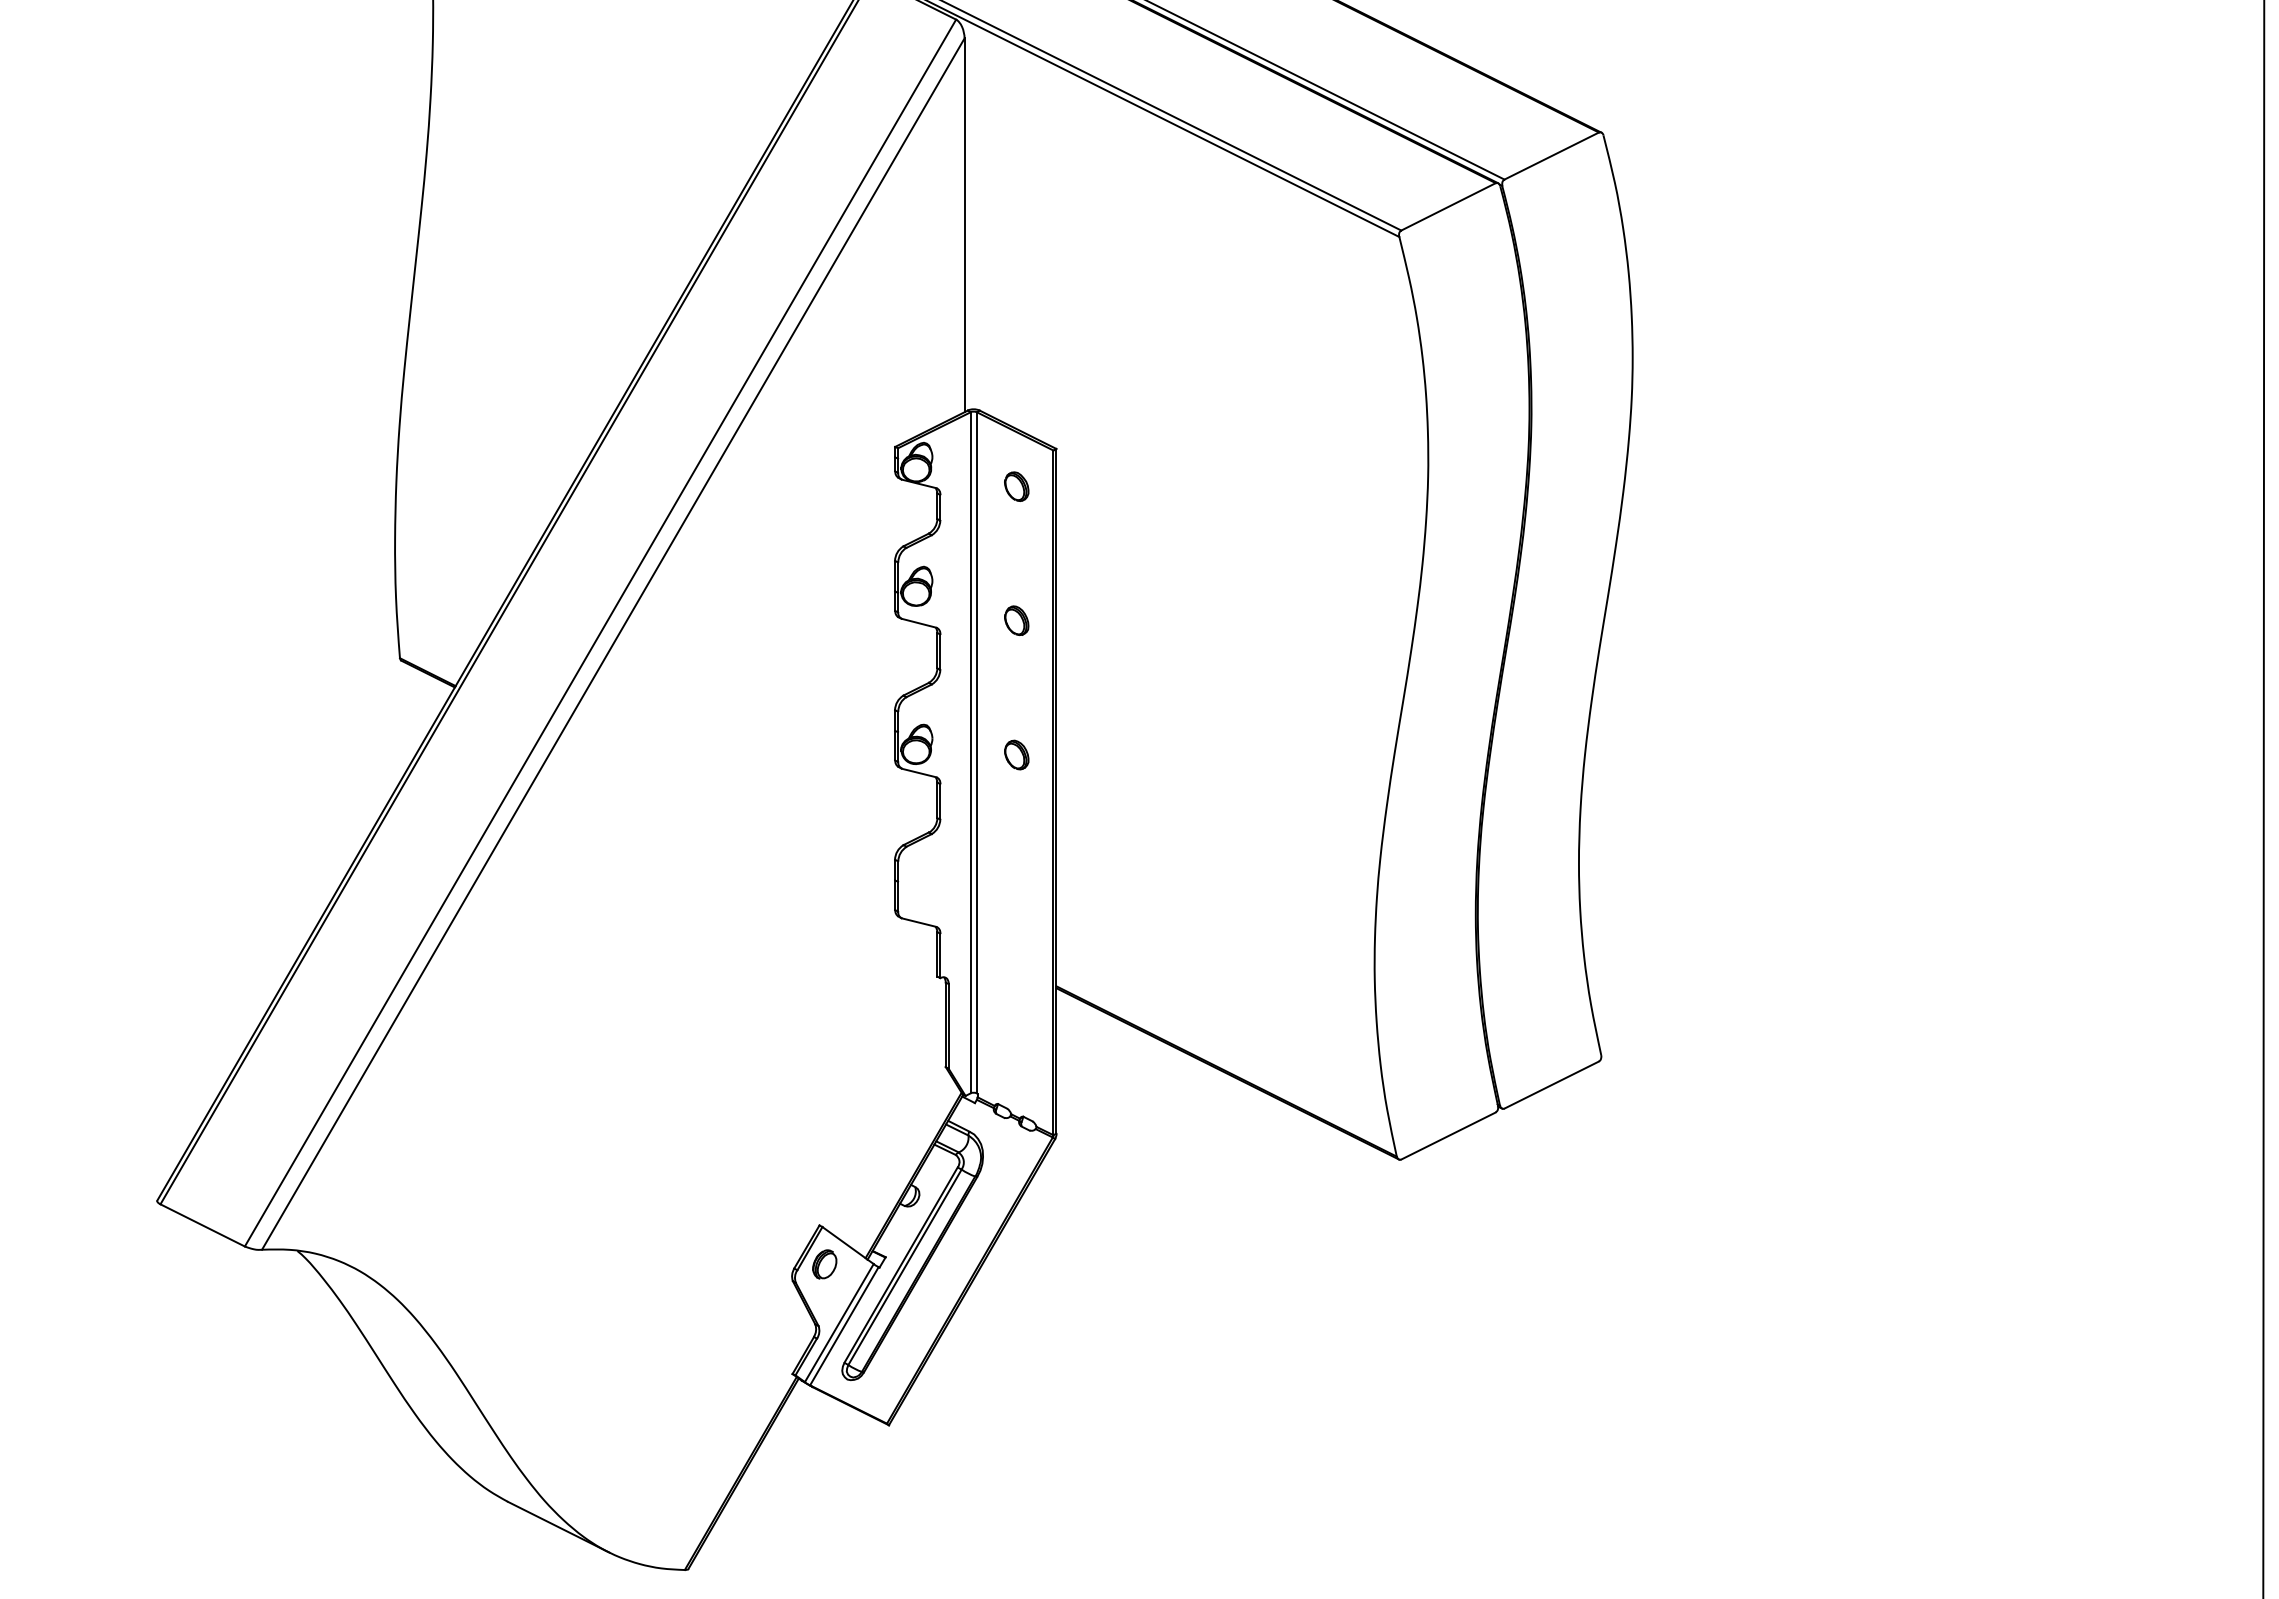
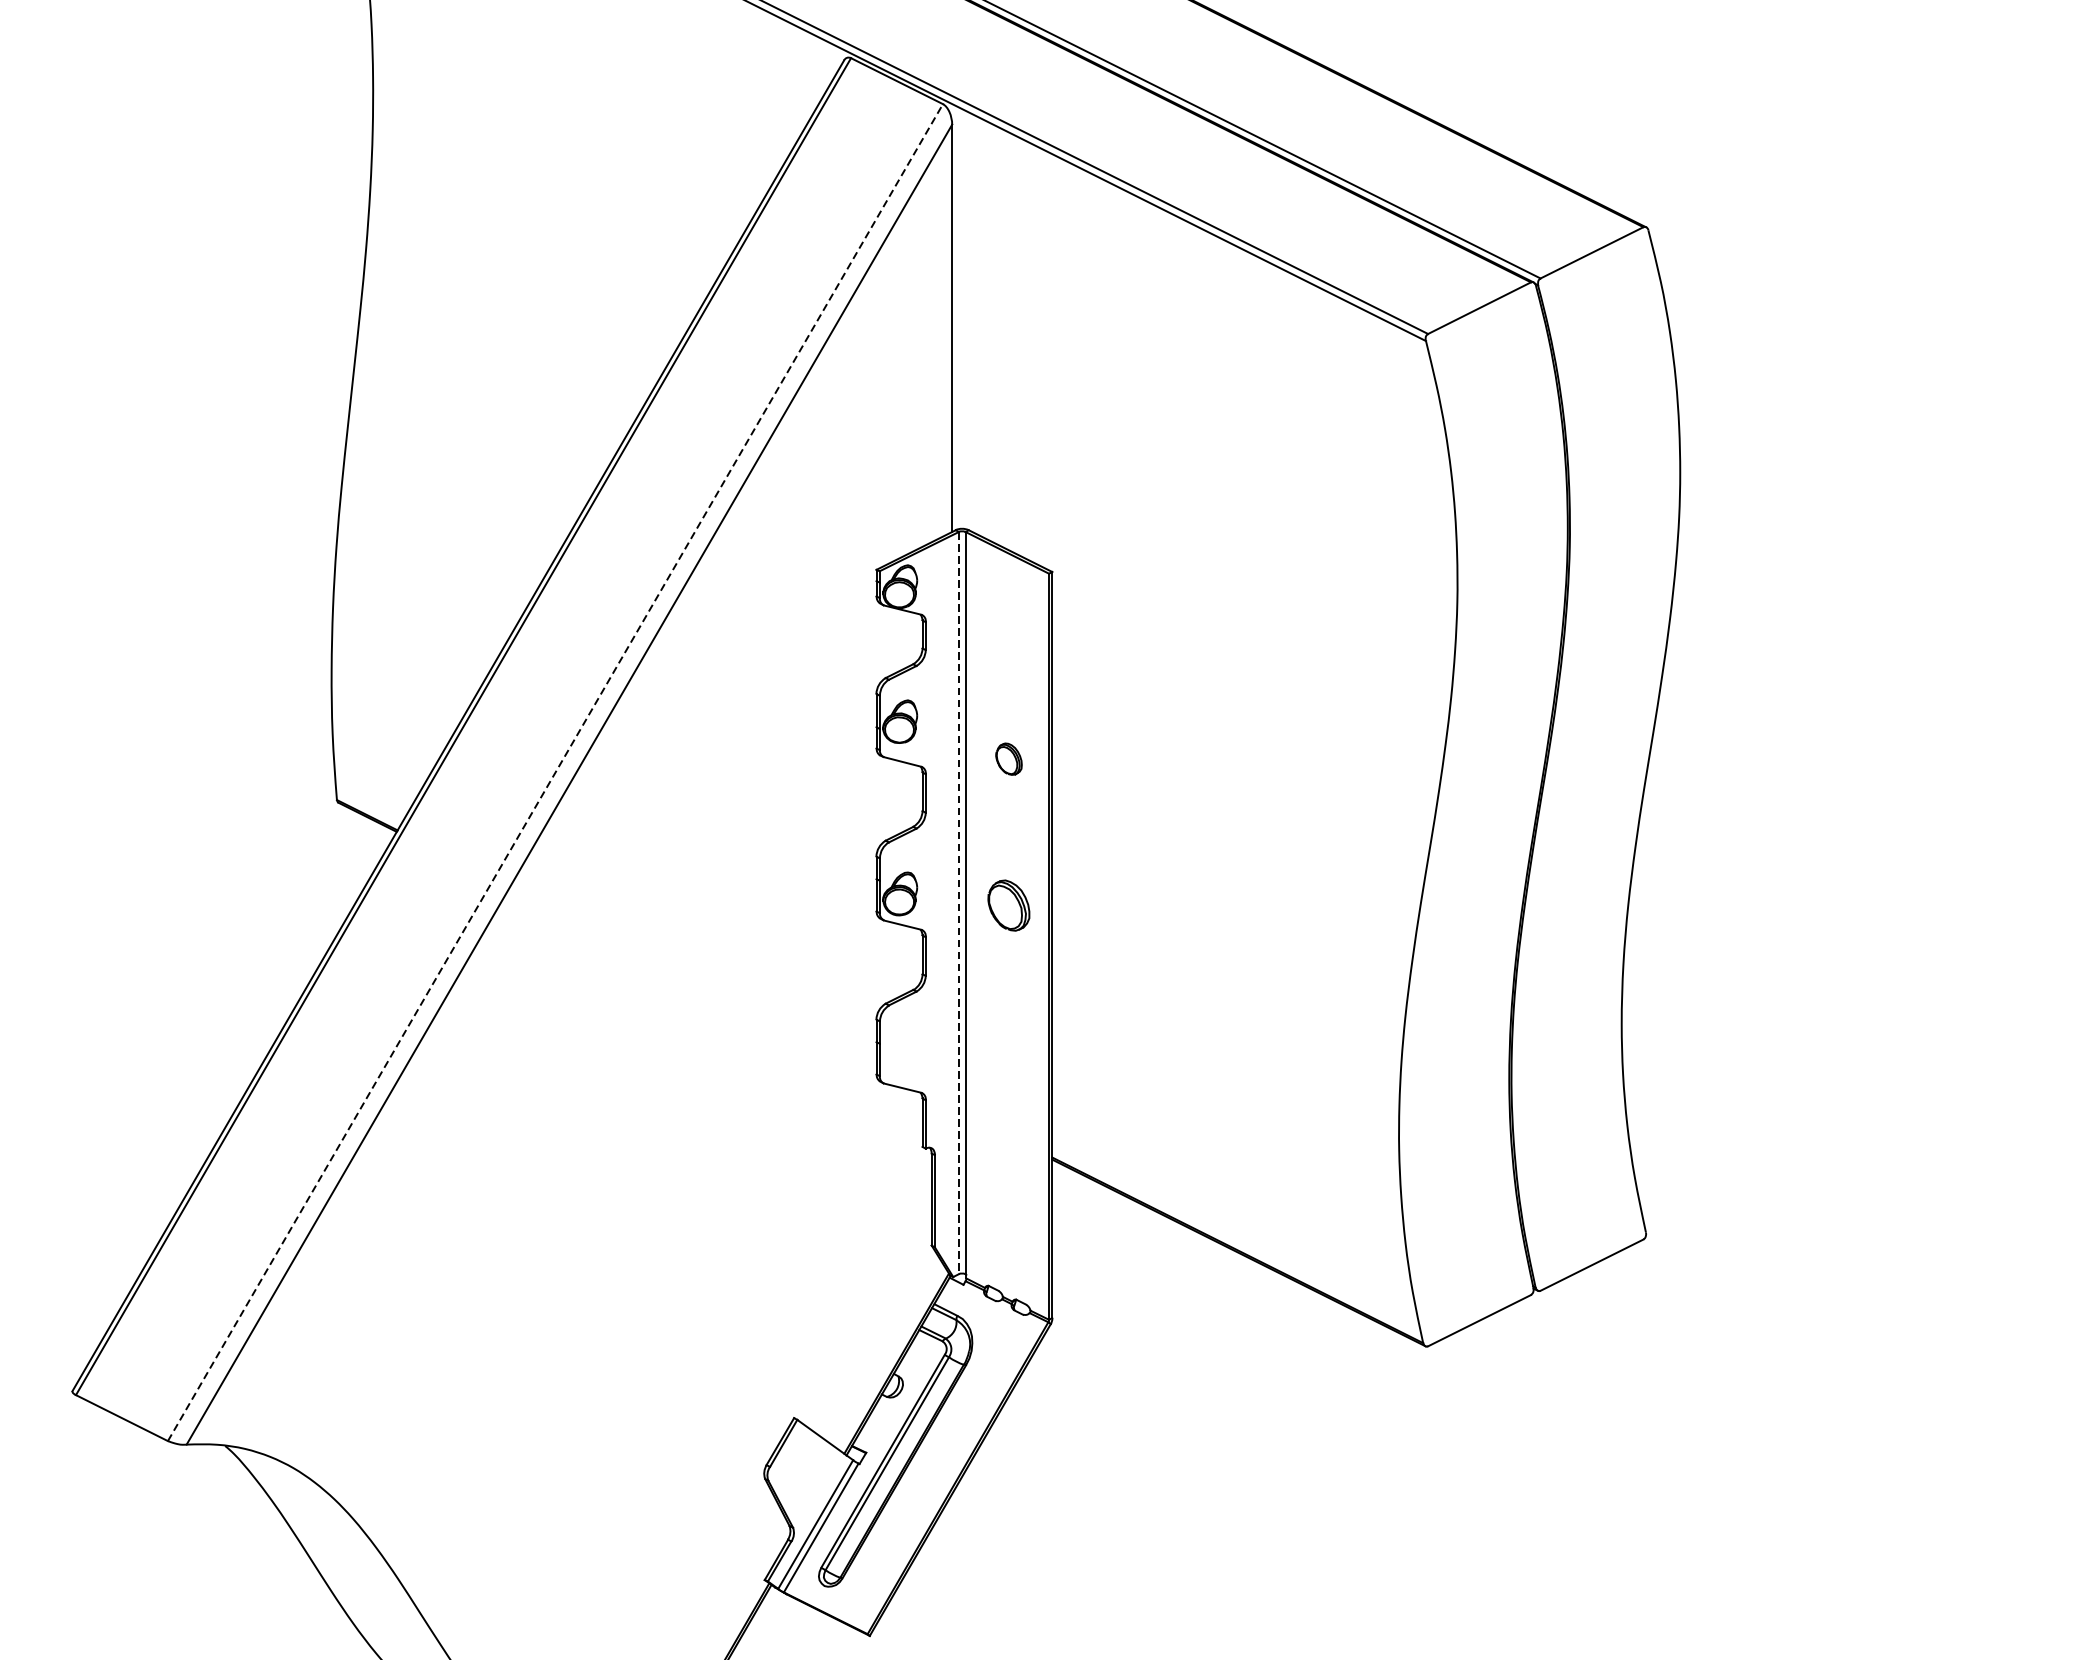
part: (1016, 486) -> (1008, 612), removed
line: (600, 632) -> (555, 772), solid -> dashed
line: (970, 752) -> (958, 902), solid -> dashed
part: (1016, 754) -> (1008, 904), size x1.6
part: (824, 1264) -> (799, 1460), removed

